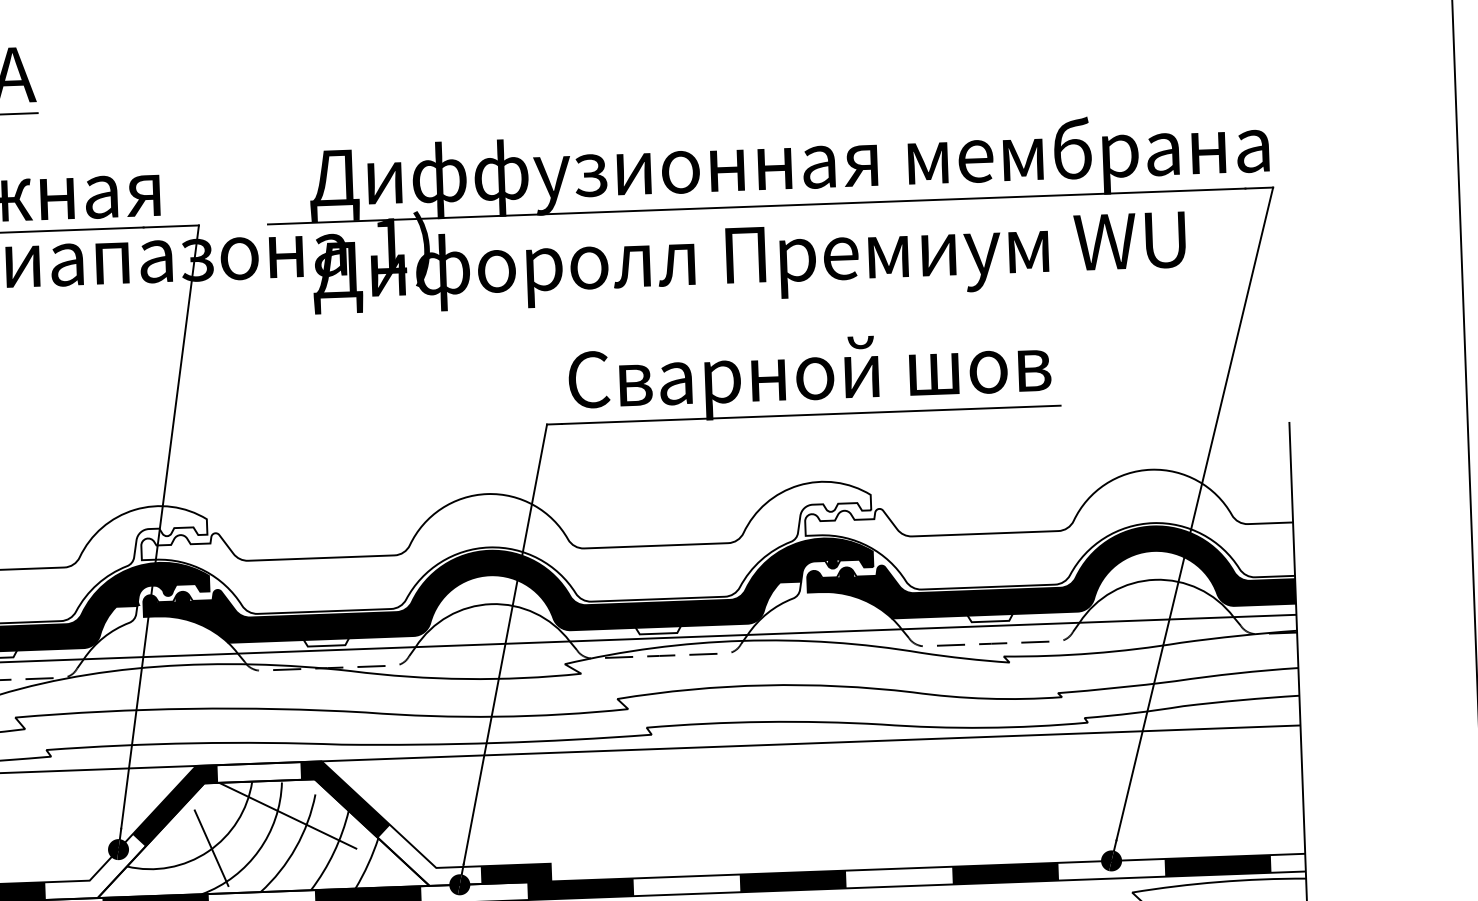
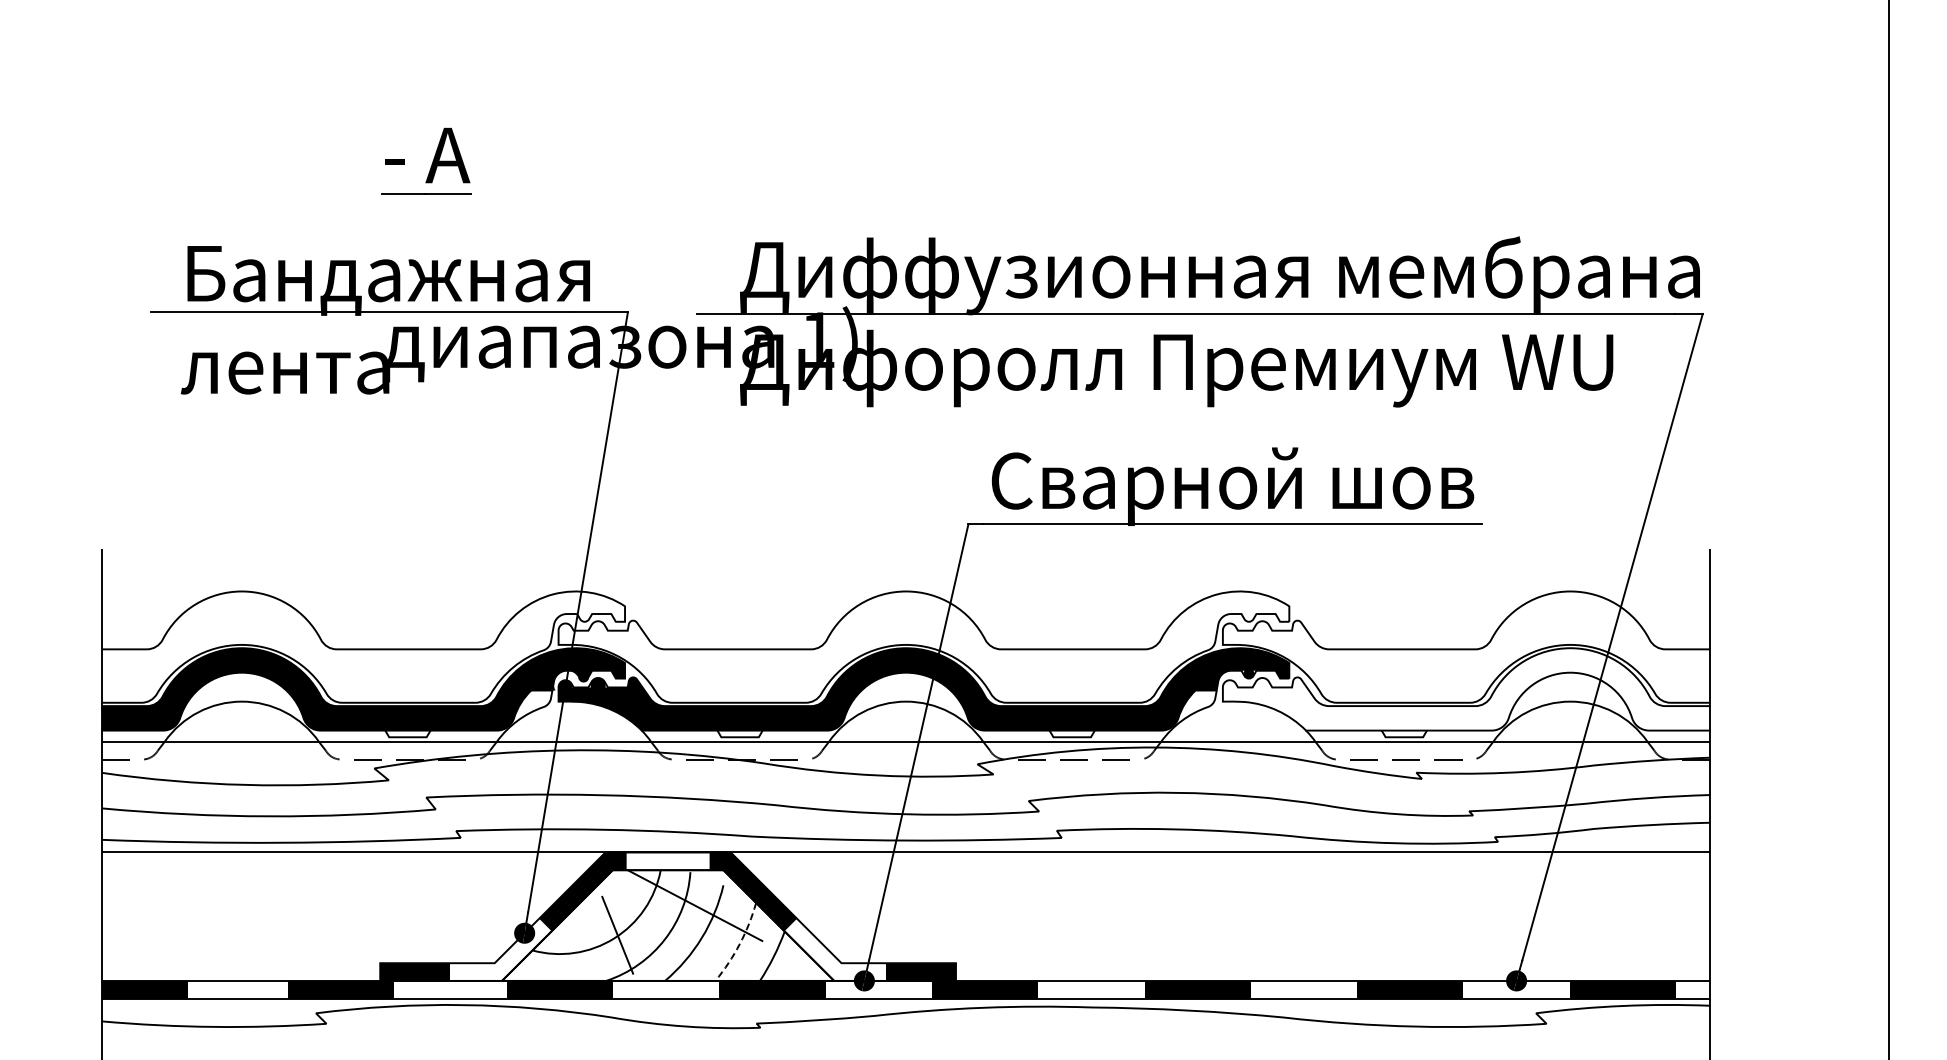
fill: (1050, 571) -> (1466, 689), removed
line: (333, 852) -> (739, 944), solid -> dashed

